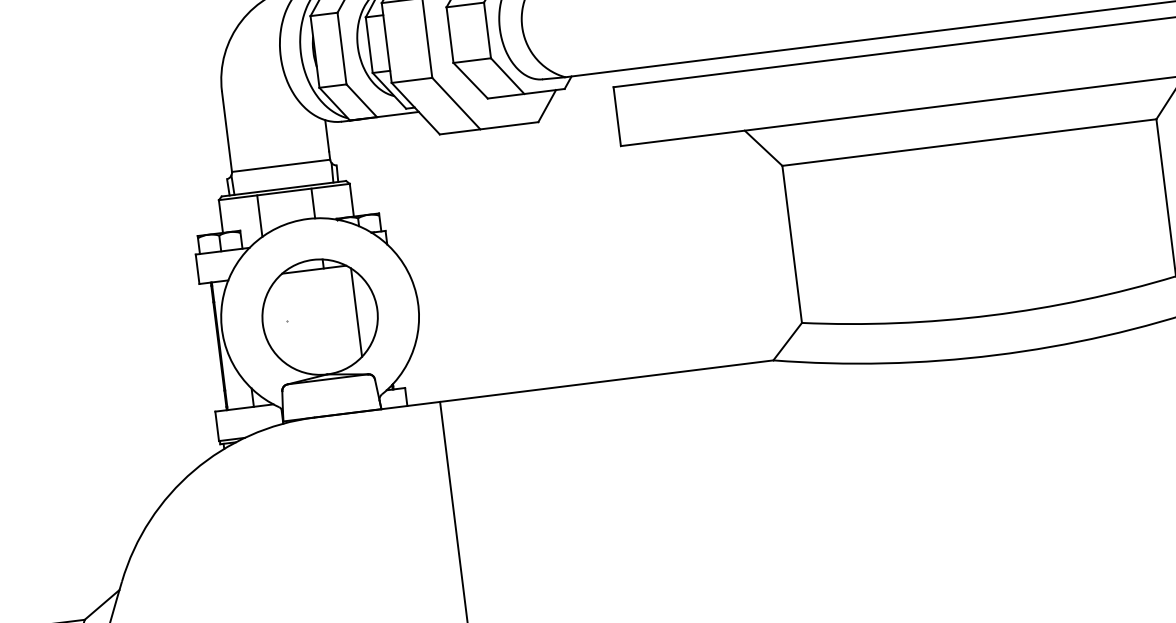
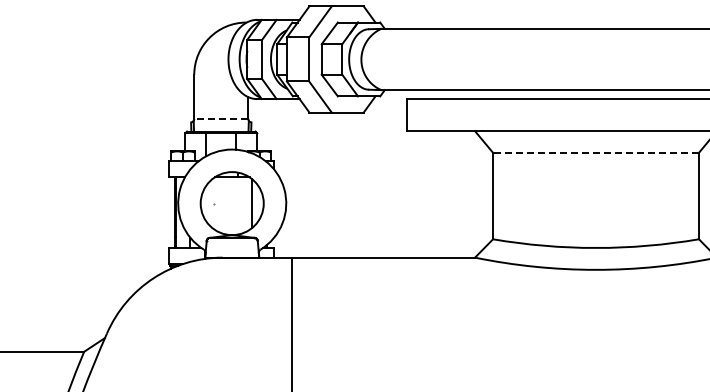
line: (970, 141) -> (596, 152), solid -> dashed
line: (279, 165) -> (220, 118), solid -> dashed

